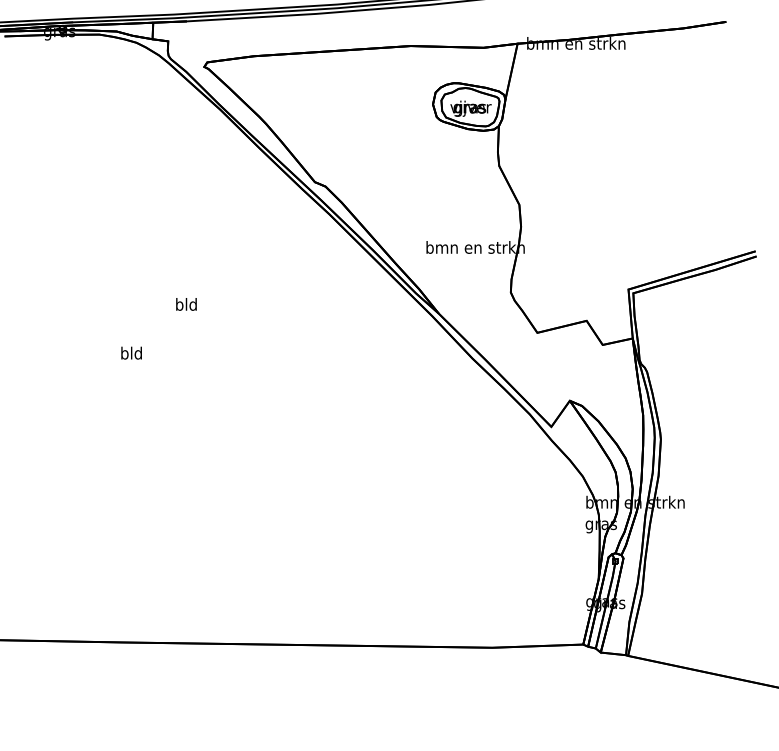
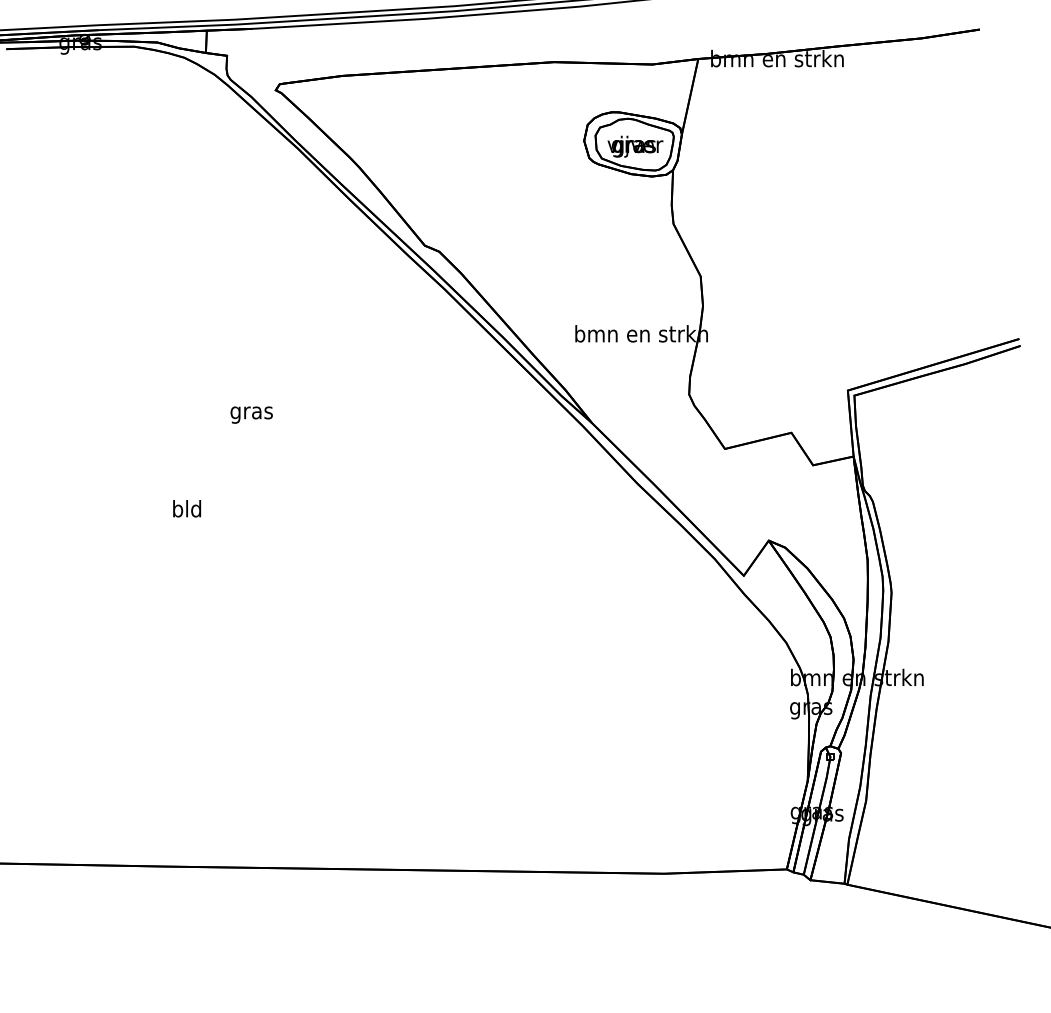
text: (186, 306) -> (251, 413), bld -> gras
text: (131, 352) -> (186, 507), moved

